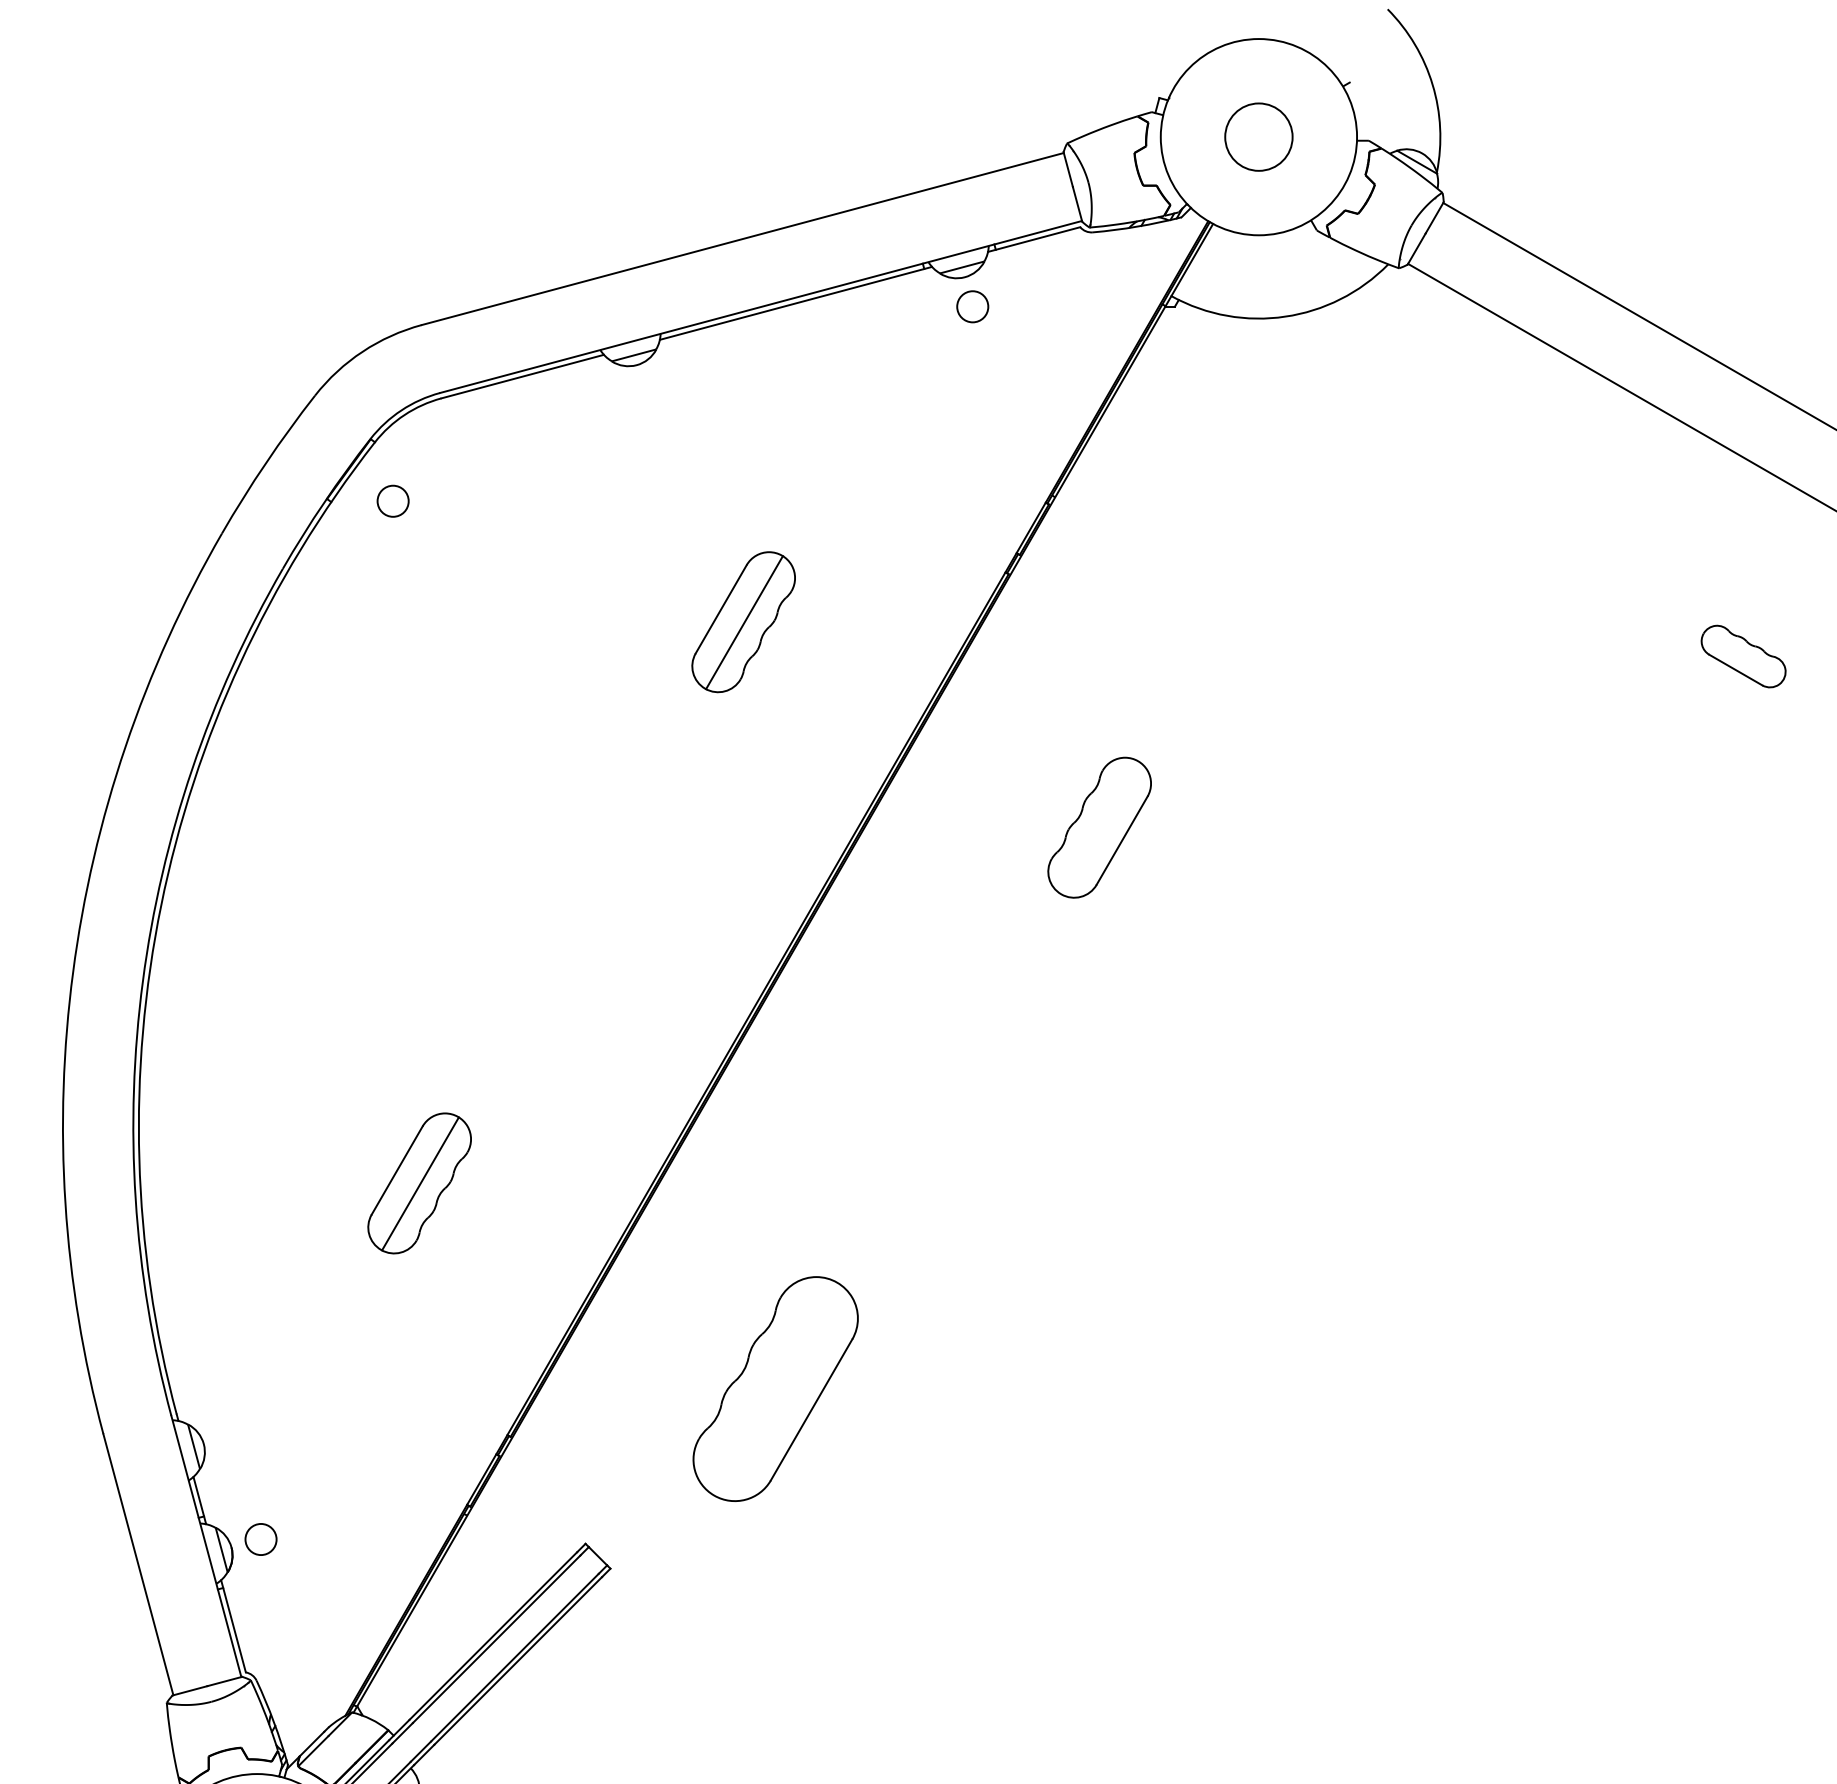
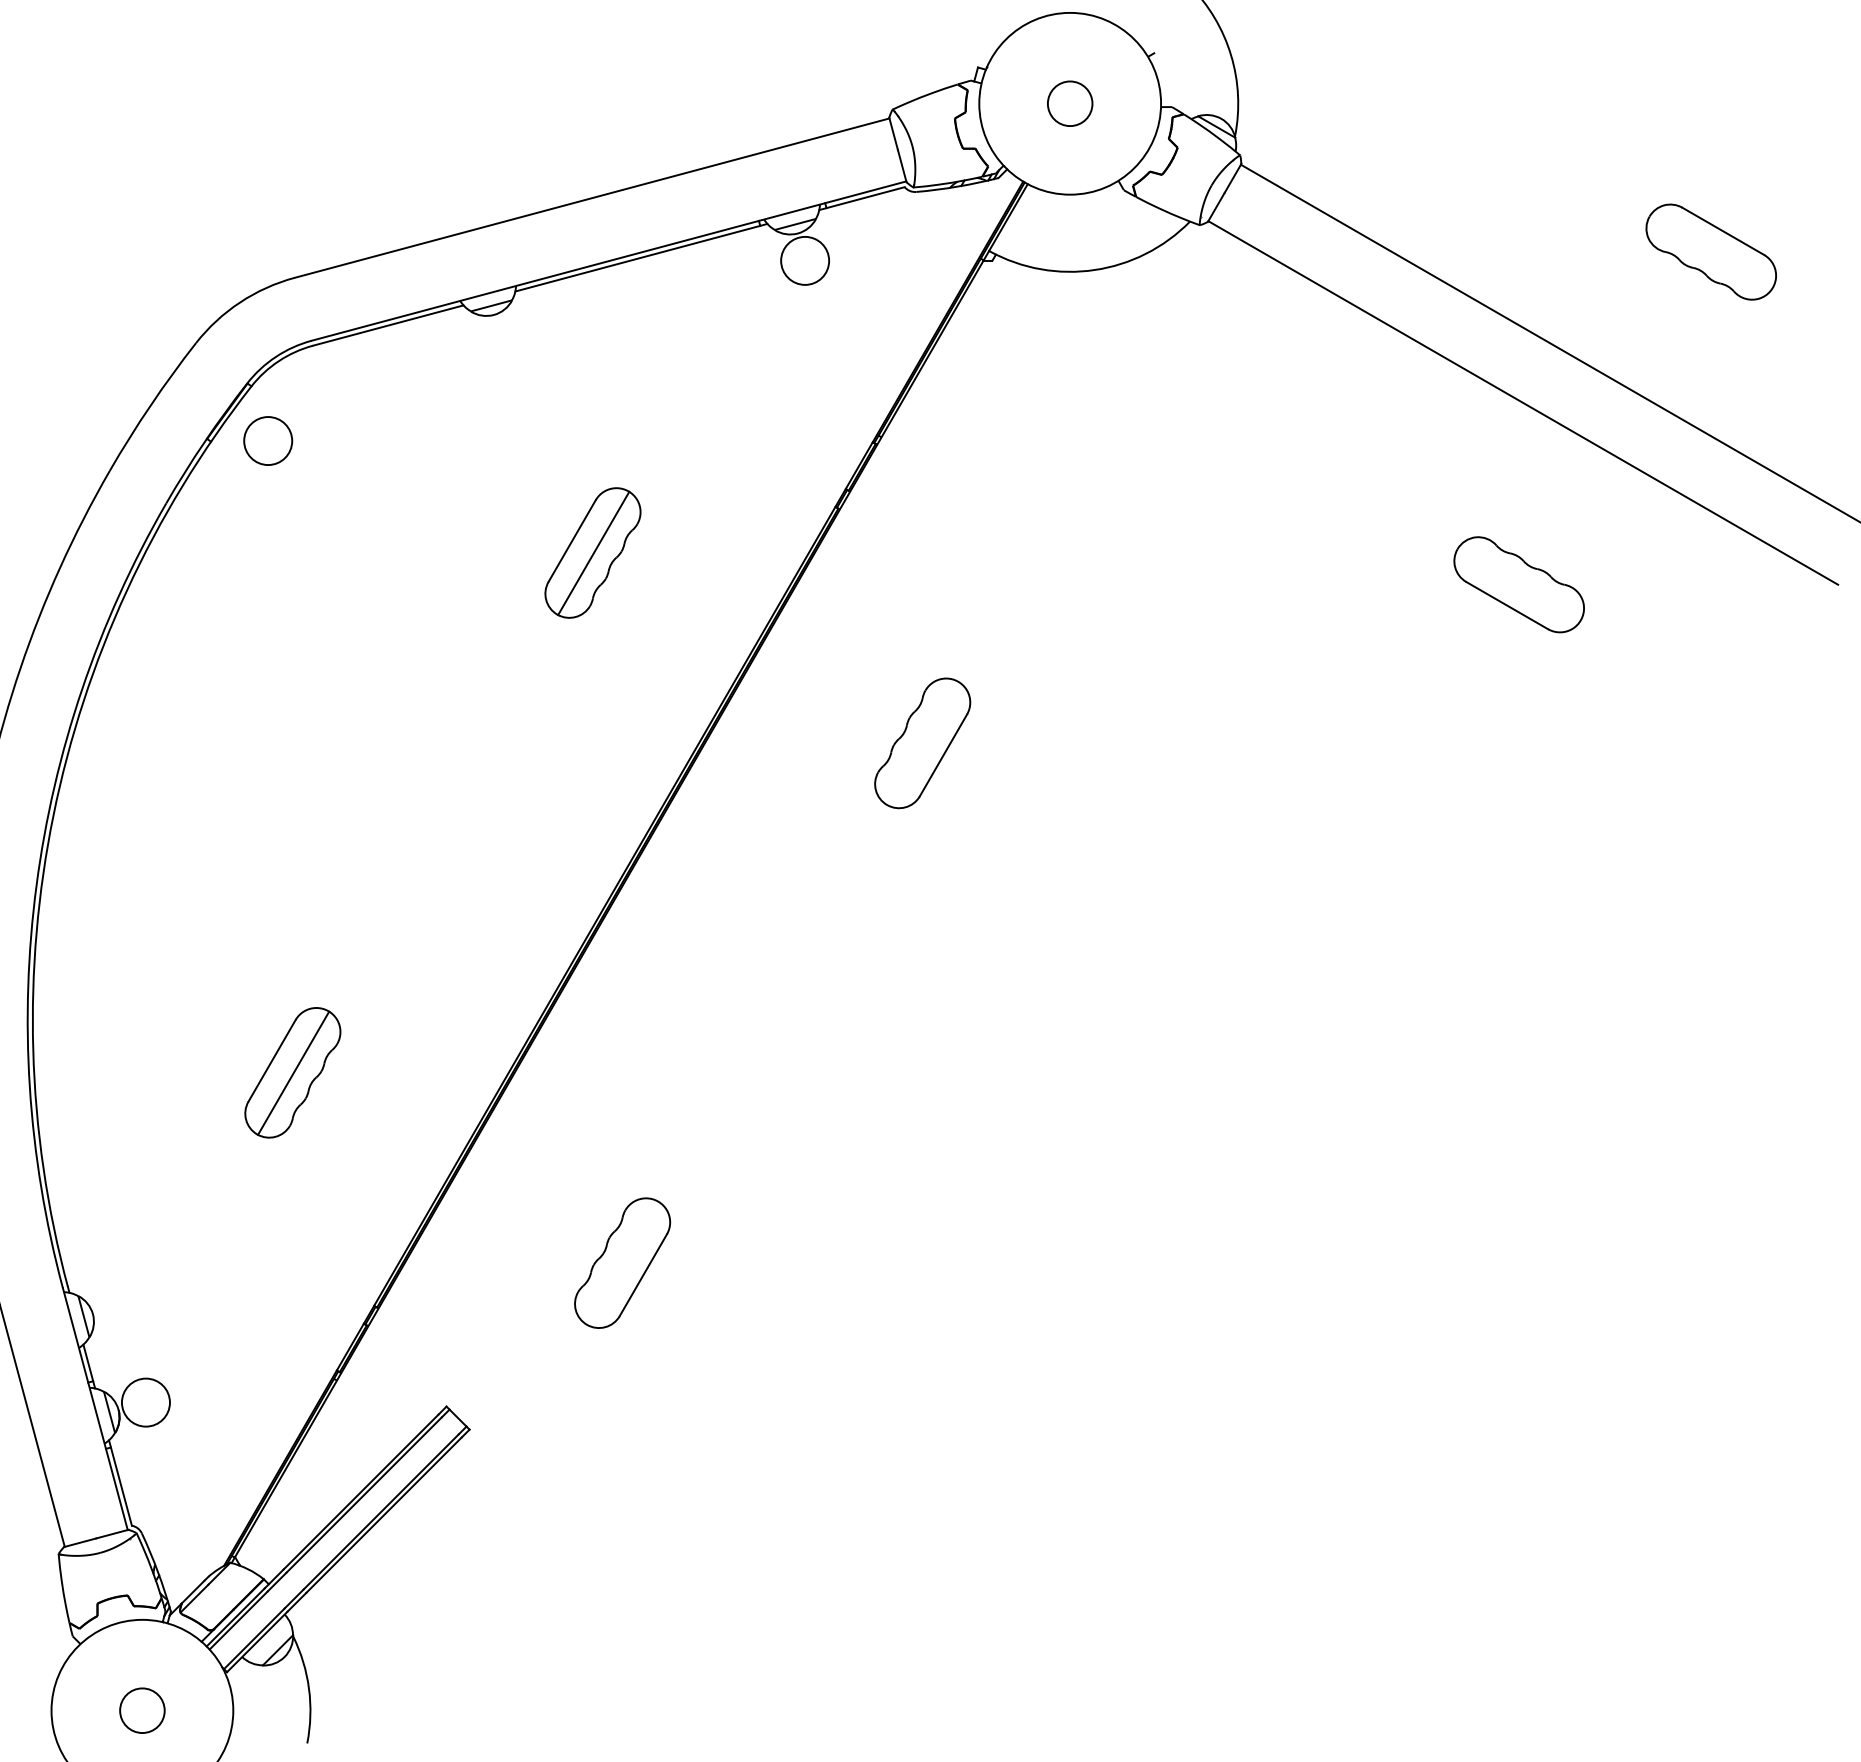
circle: (1258, 136) -> (1069, 103), size x0.71
circle: (973, 306) -> (805, 260), size x1.67
circle: (393, 500) -> (268, 440), size x1.67
part: (1742, 656) -> (1518, 584), size x1.67
part: (775, 1388) -> (622, 1262), size x0.62
circle: (260, 1539) -> (145, 1402), size x1.67

